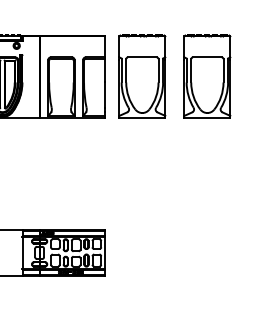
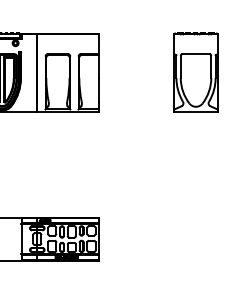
part: (142, 76) -> (134, 72), removed

